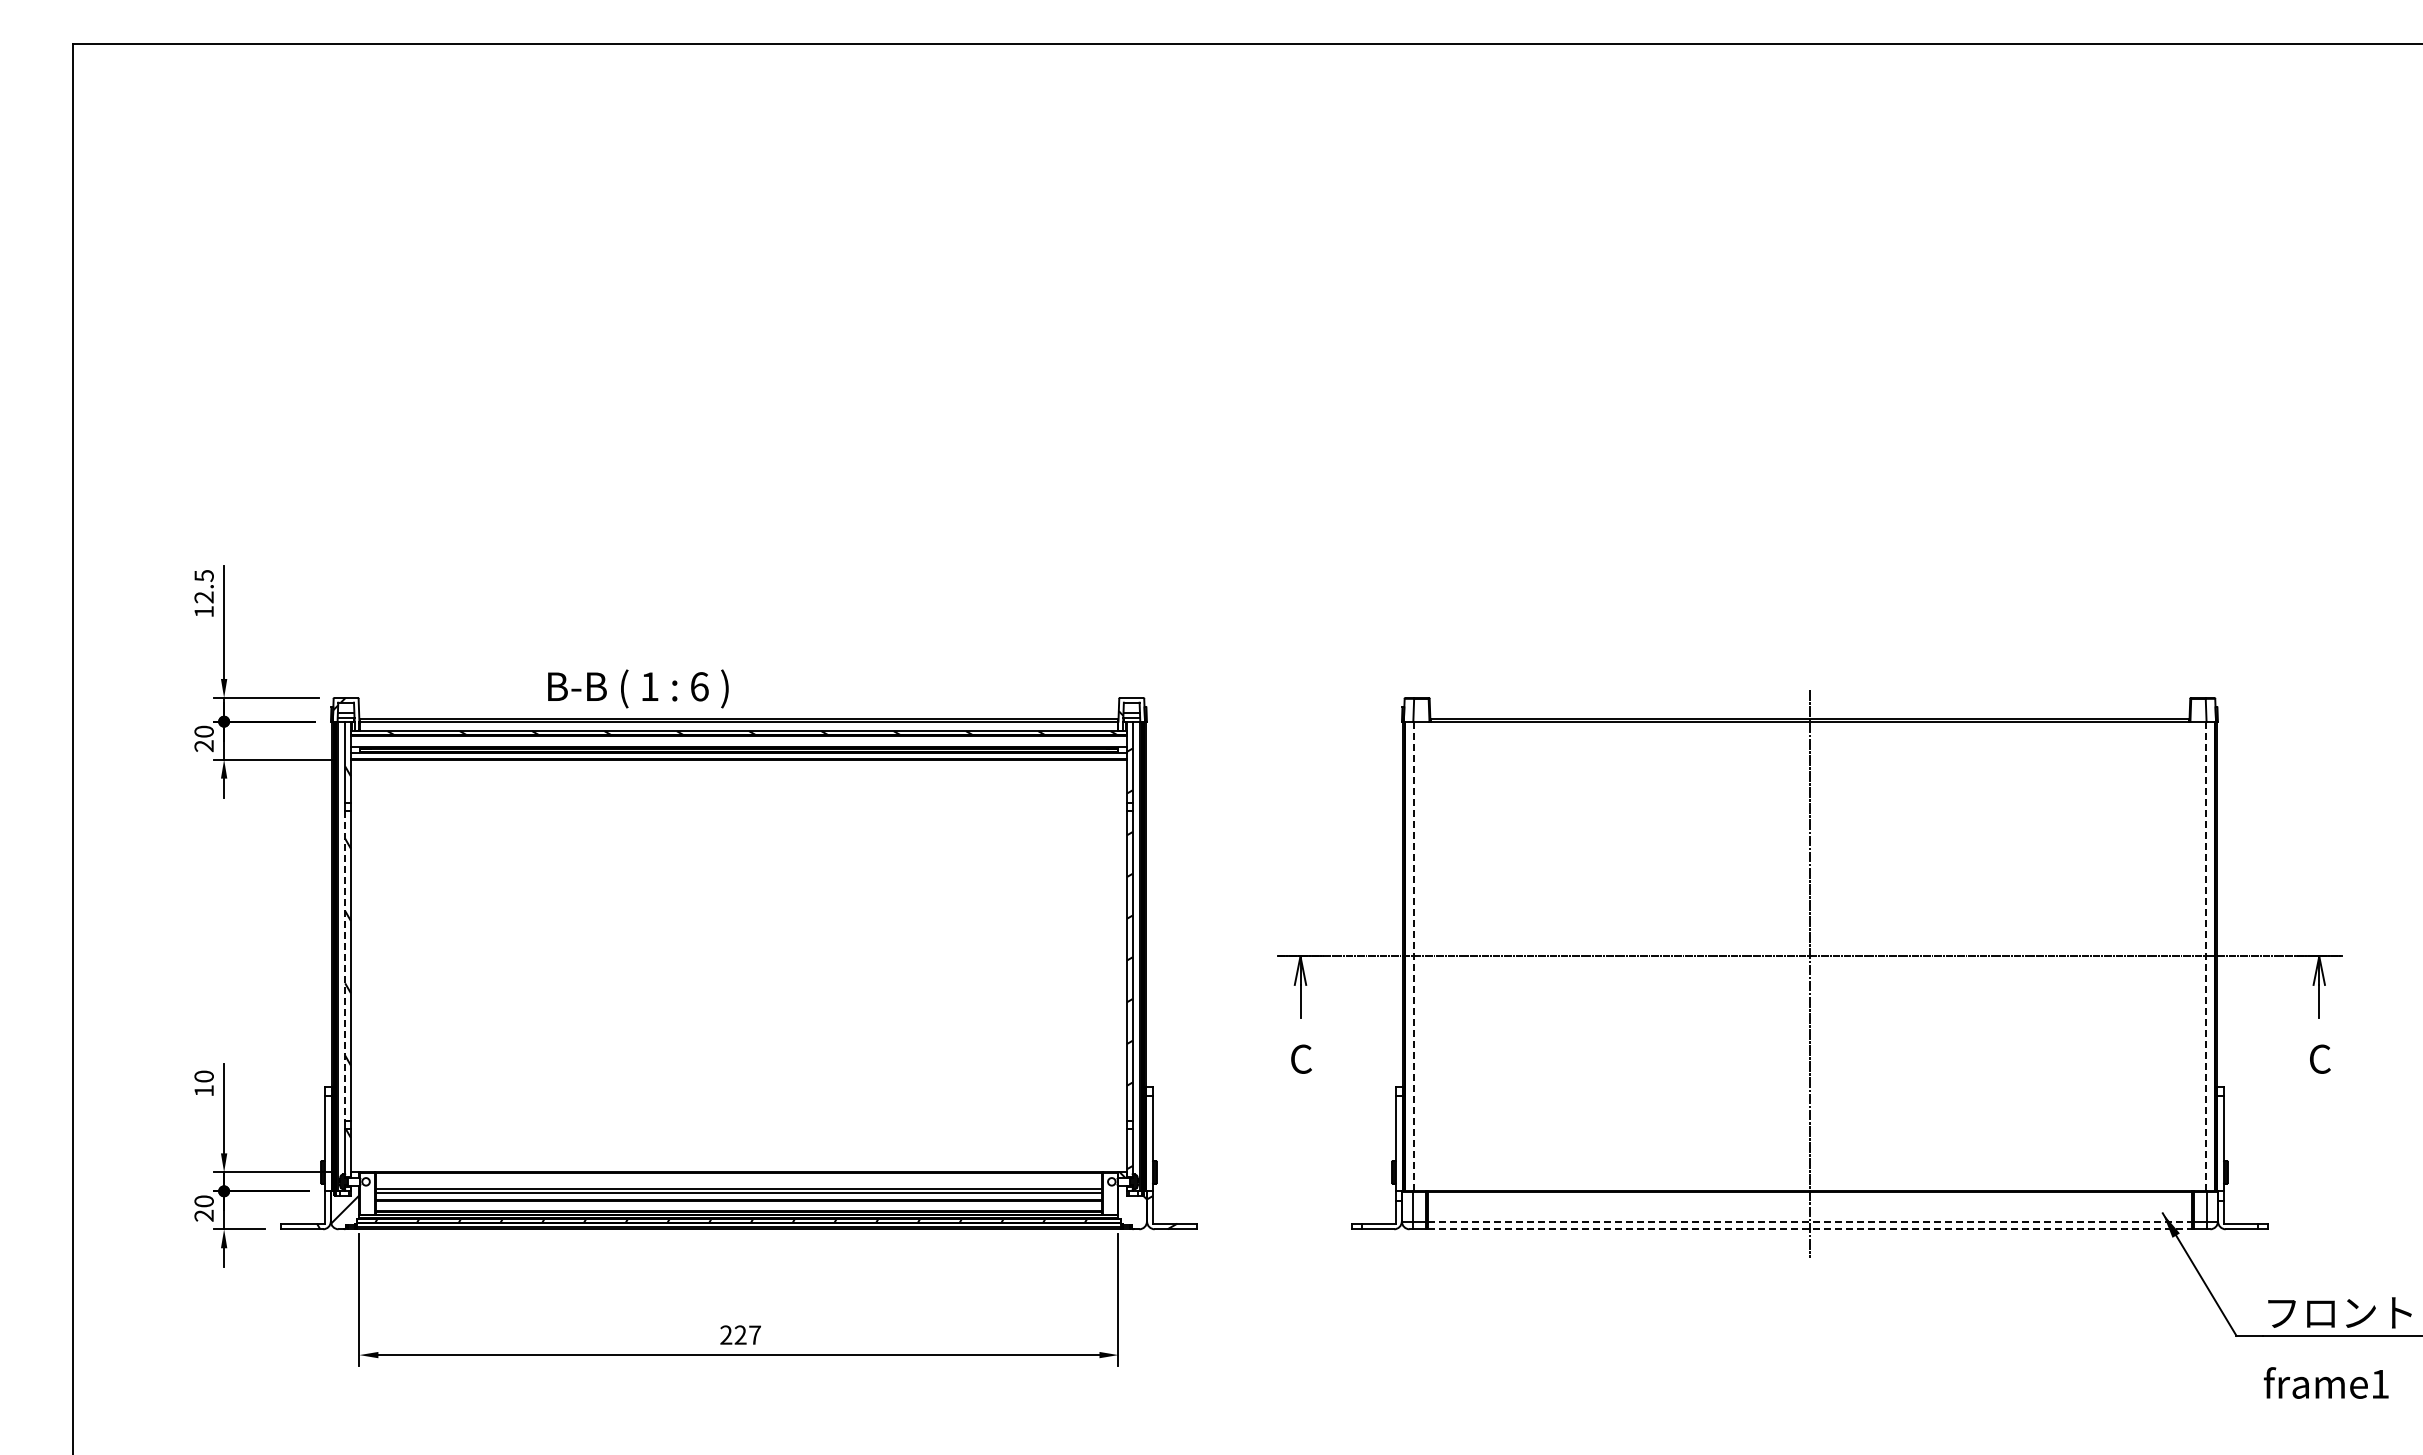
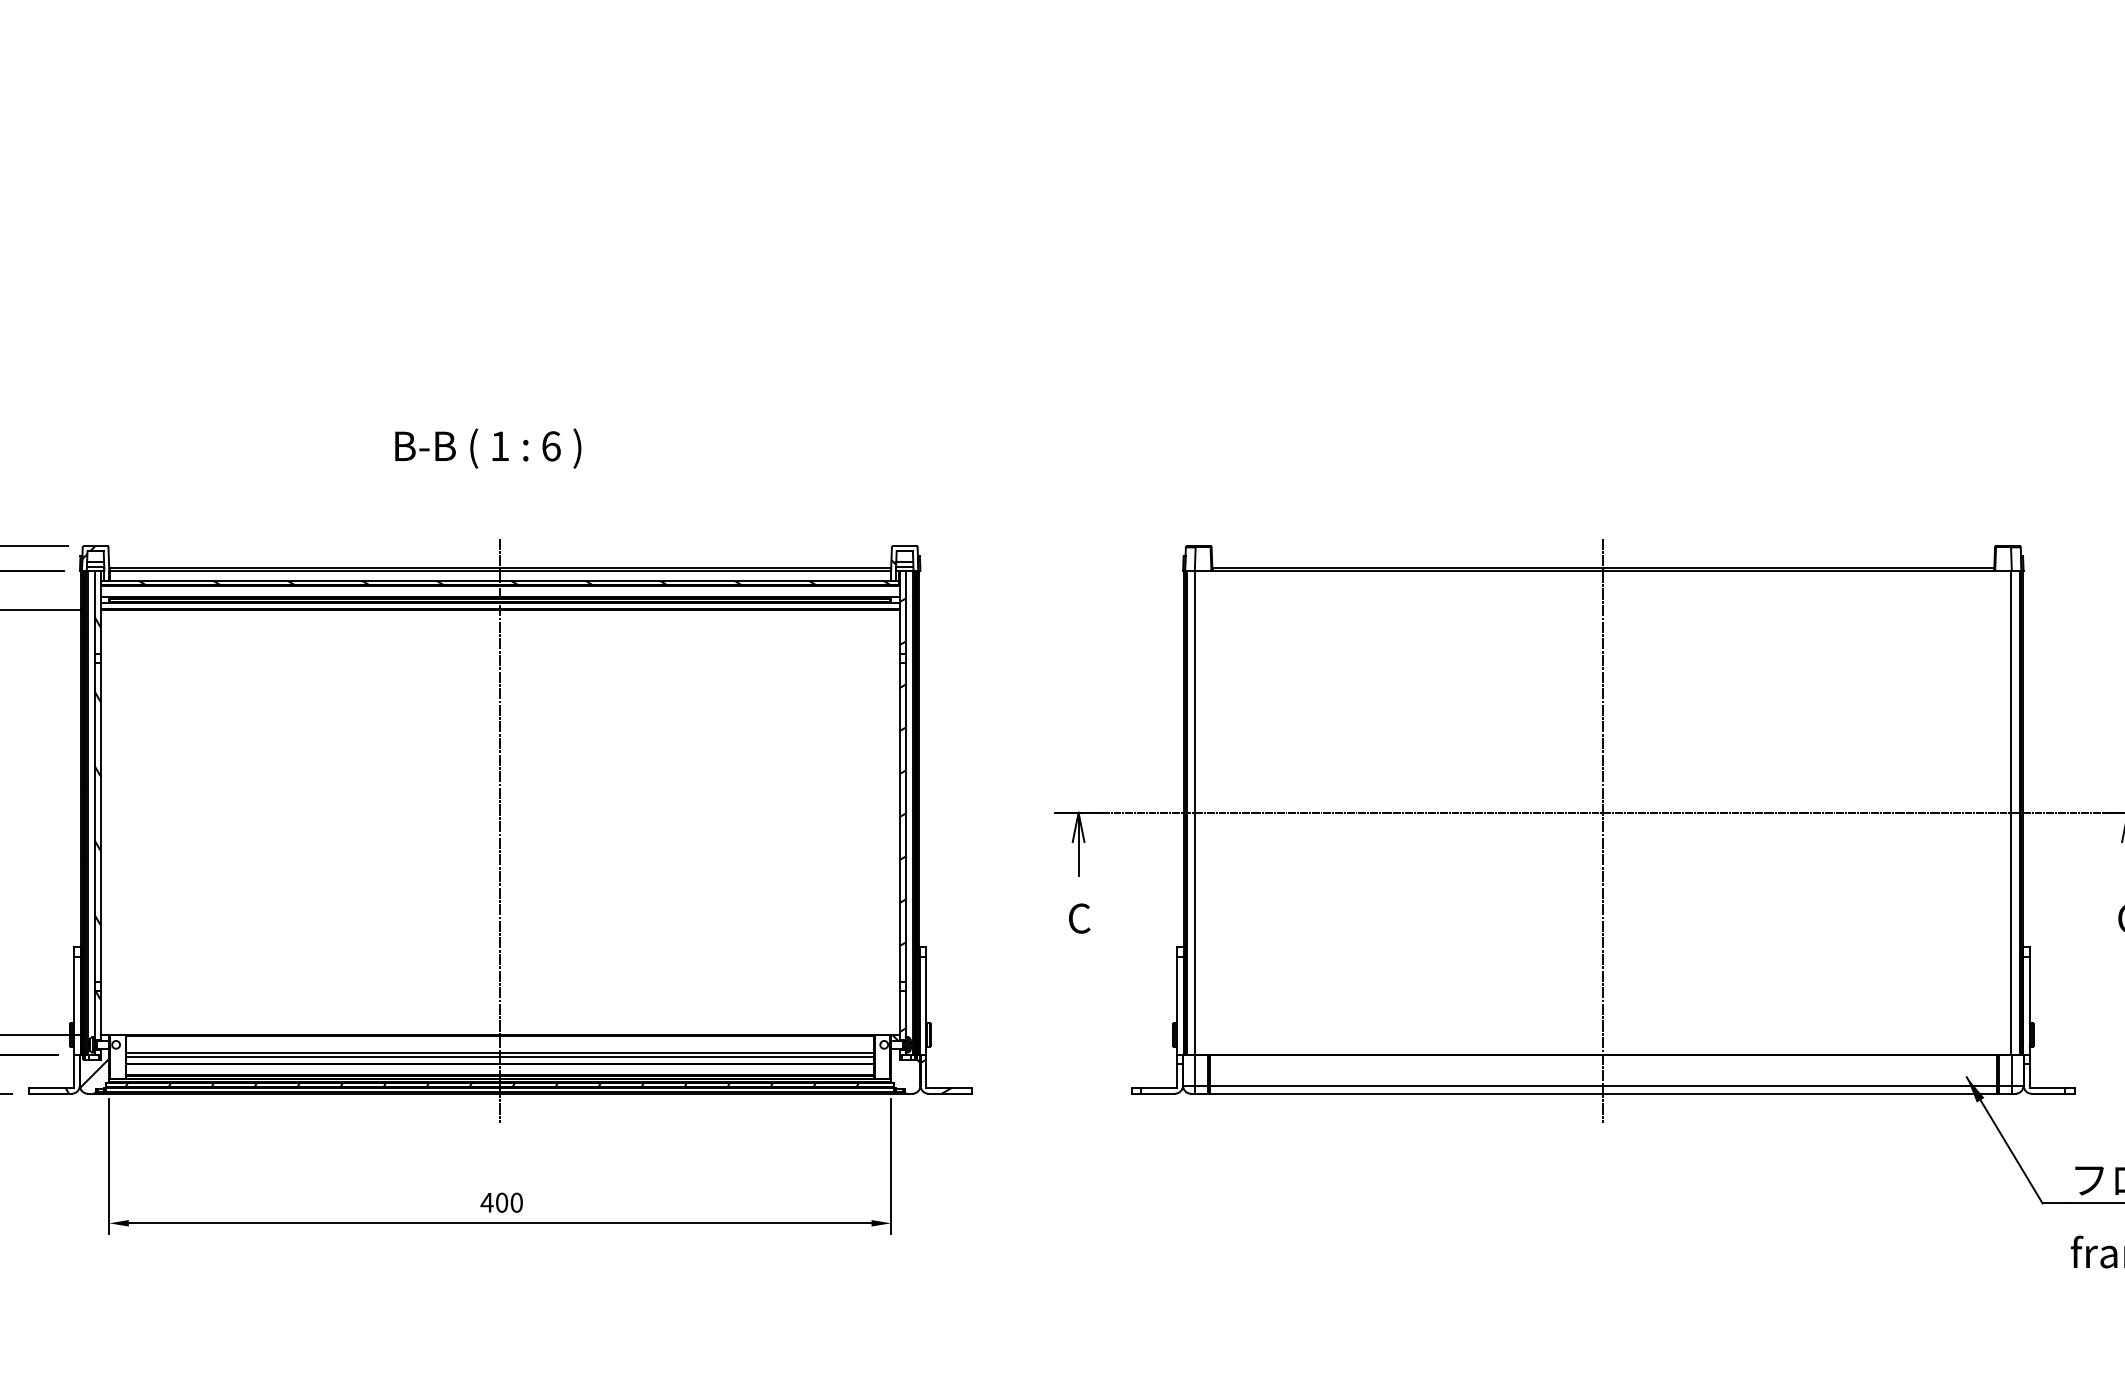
text: (638, 688) -> (488, 448), moved
line: (1413, 956) -> (1194, 812), dashed -> solid
line: (2206, 956) -> (2011, 812), dashed -> solid
line: (345, 965) -> (94, 822), dashed -> solid
line: (738, 973) -> (499, 830), added
line: (1810, 1221) -> (1603, 1085), dashed -> solid
line: (1810, 1229) -> (1603, 1093), dashed -> solid
text: (740, 1334) -> (501, 1202), 227 -> 400

